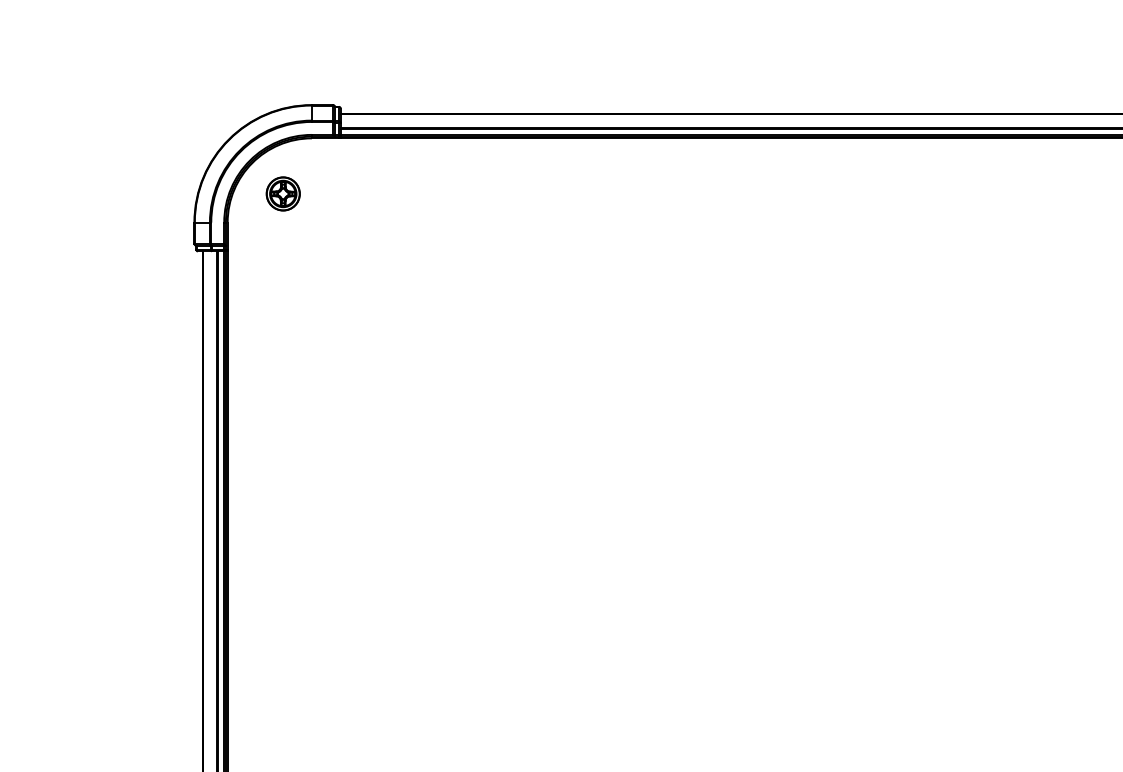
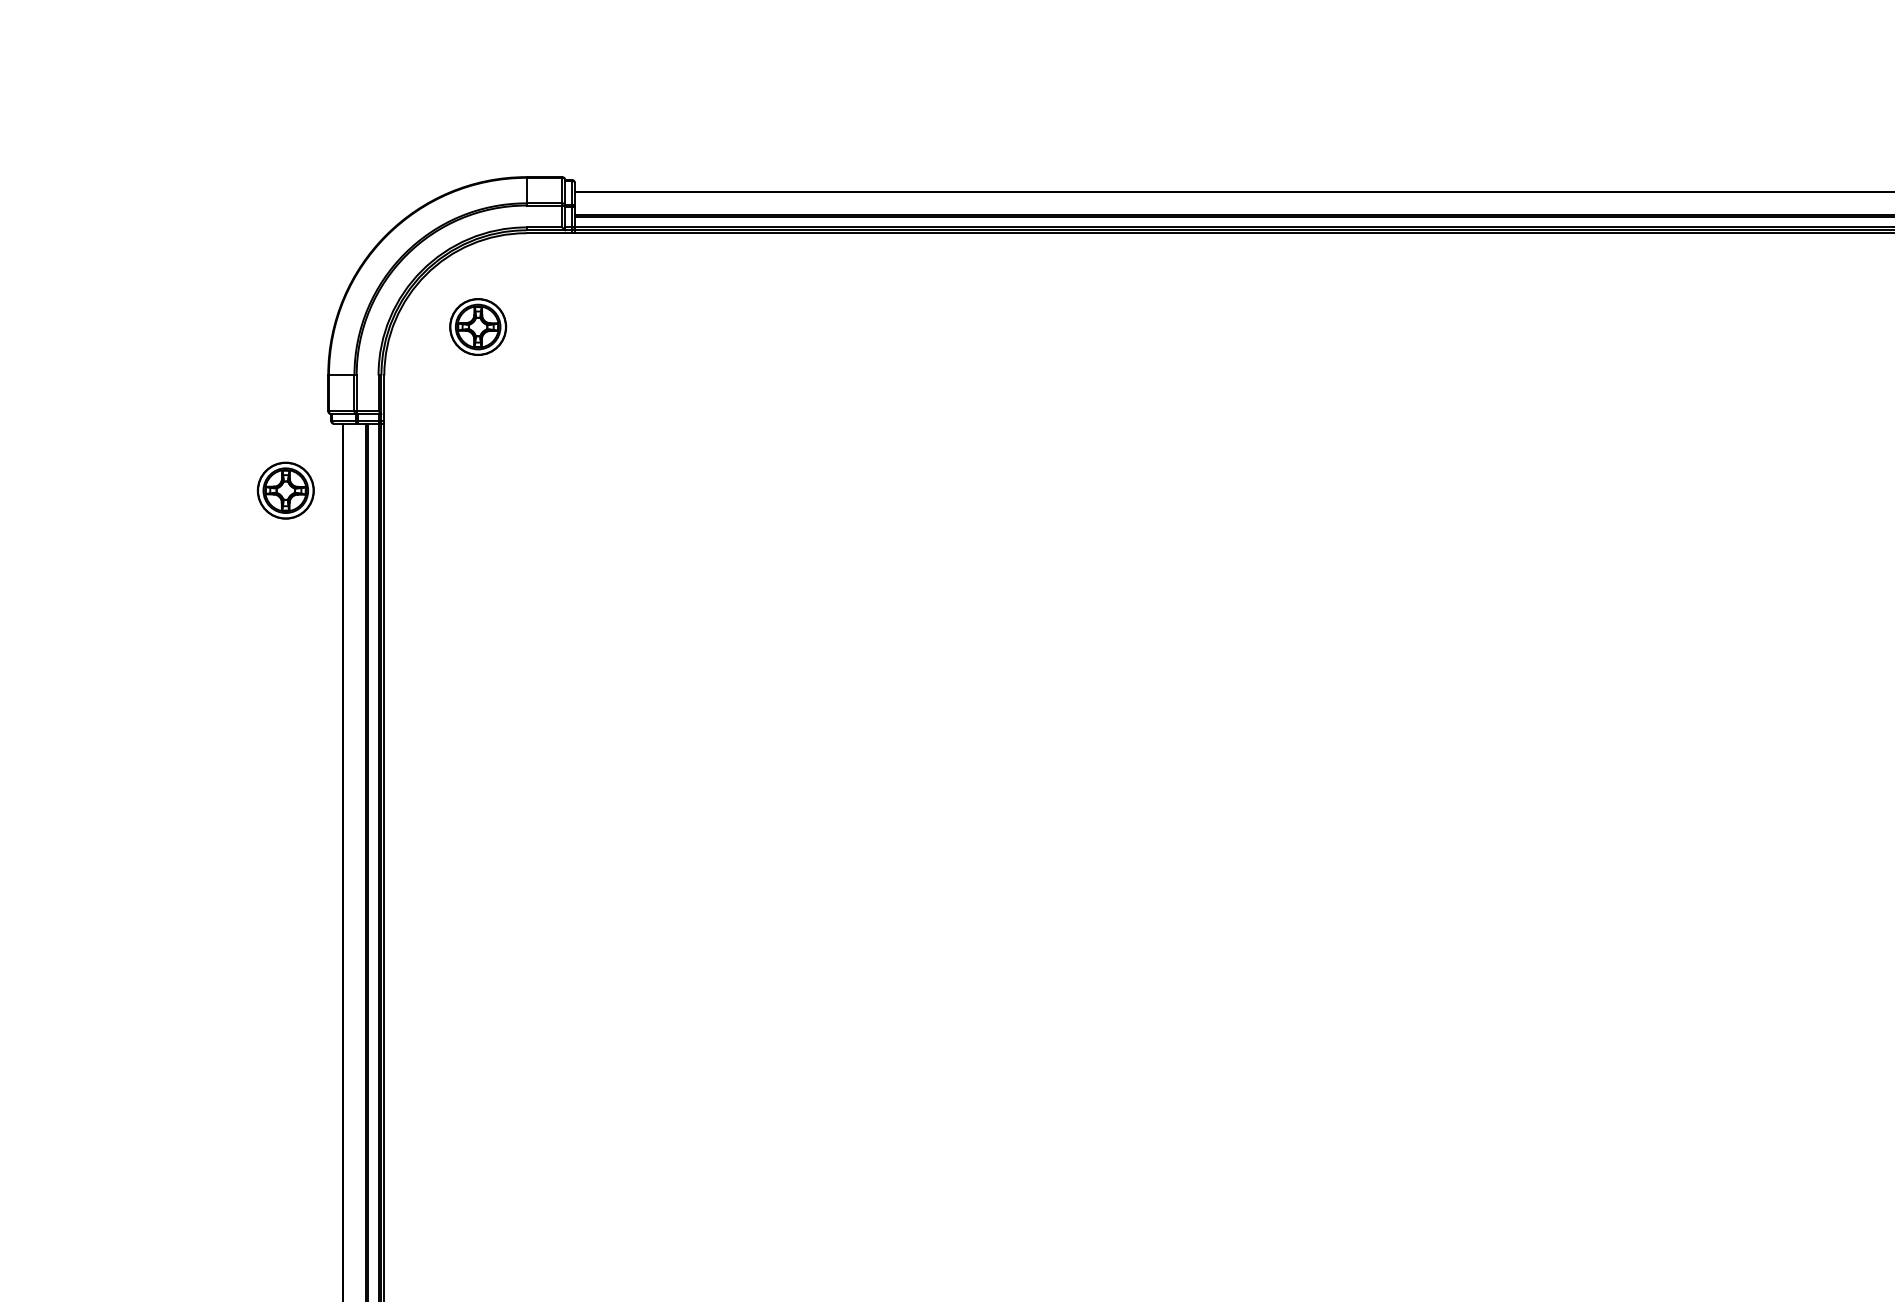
part: (168, 290) -> (284, 489), added

